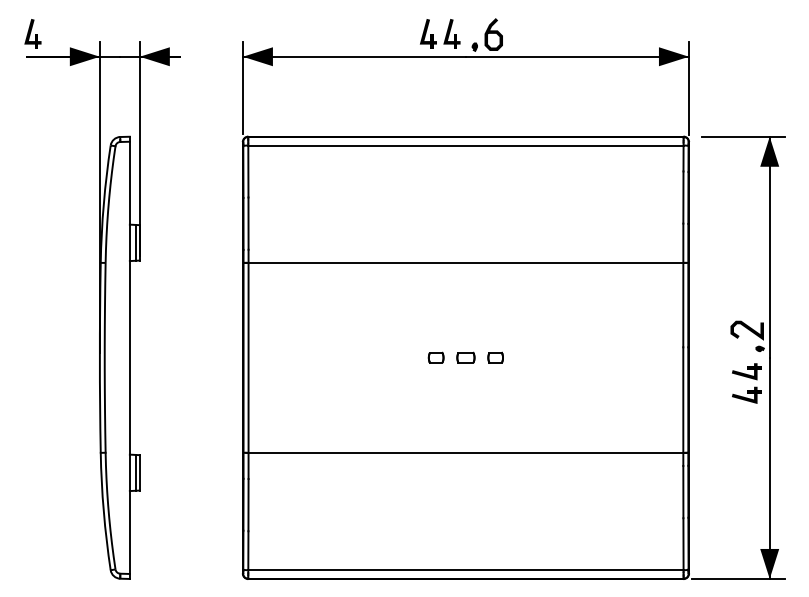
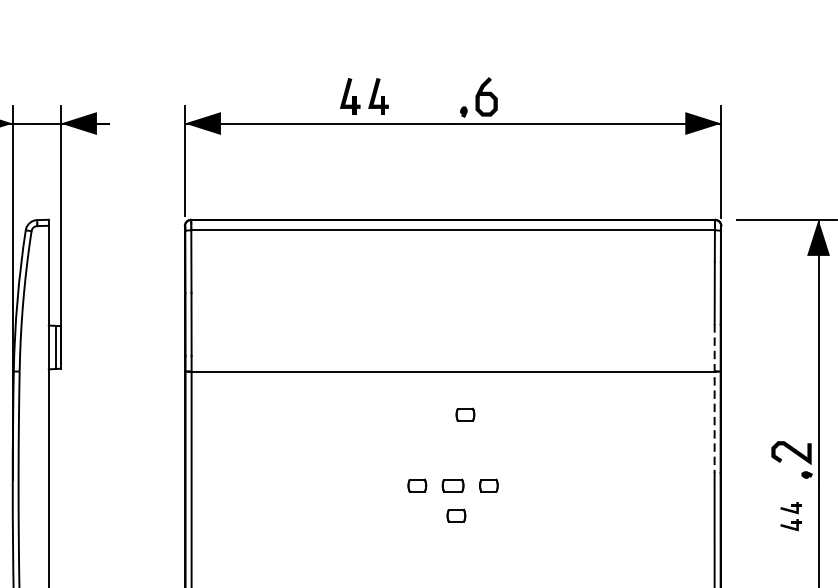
part: (440, 33) -> (364, 95), moved
line: (683, 285) -> (714, 398), solid -> dashed
part: (475, 298) -> (464, 414), added
part: (468, 382) -> (456, 515), added
part: (746, 383) -> (790, 516), size x0.6

